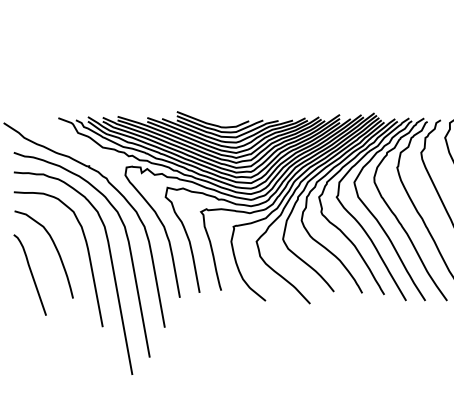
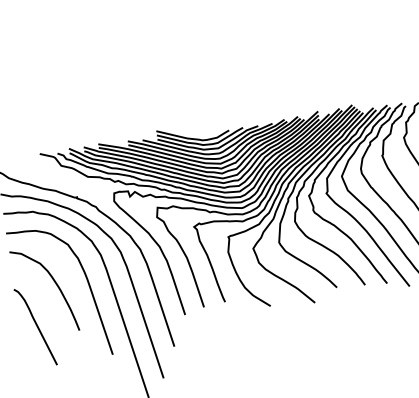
curve: (30, 273) -> (35, 325), moved

